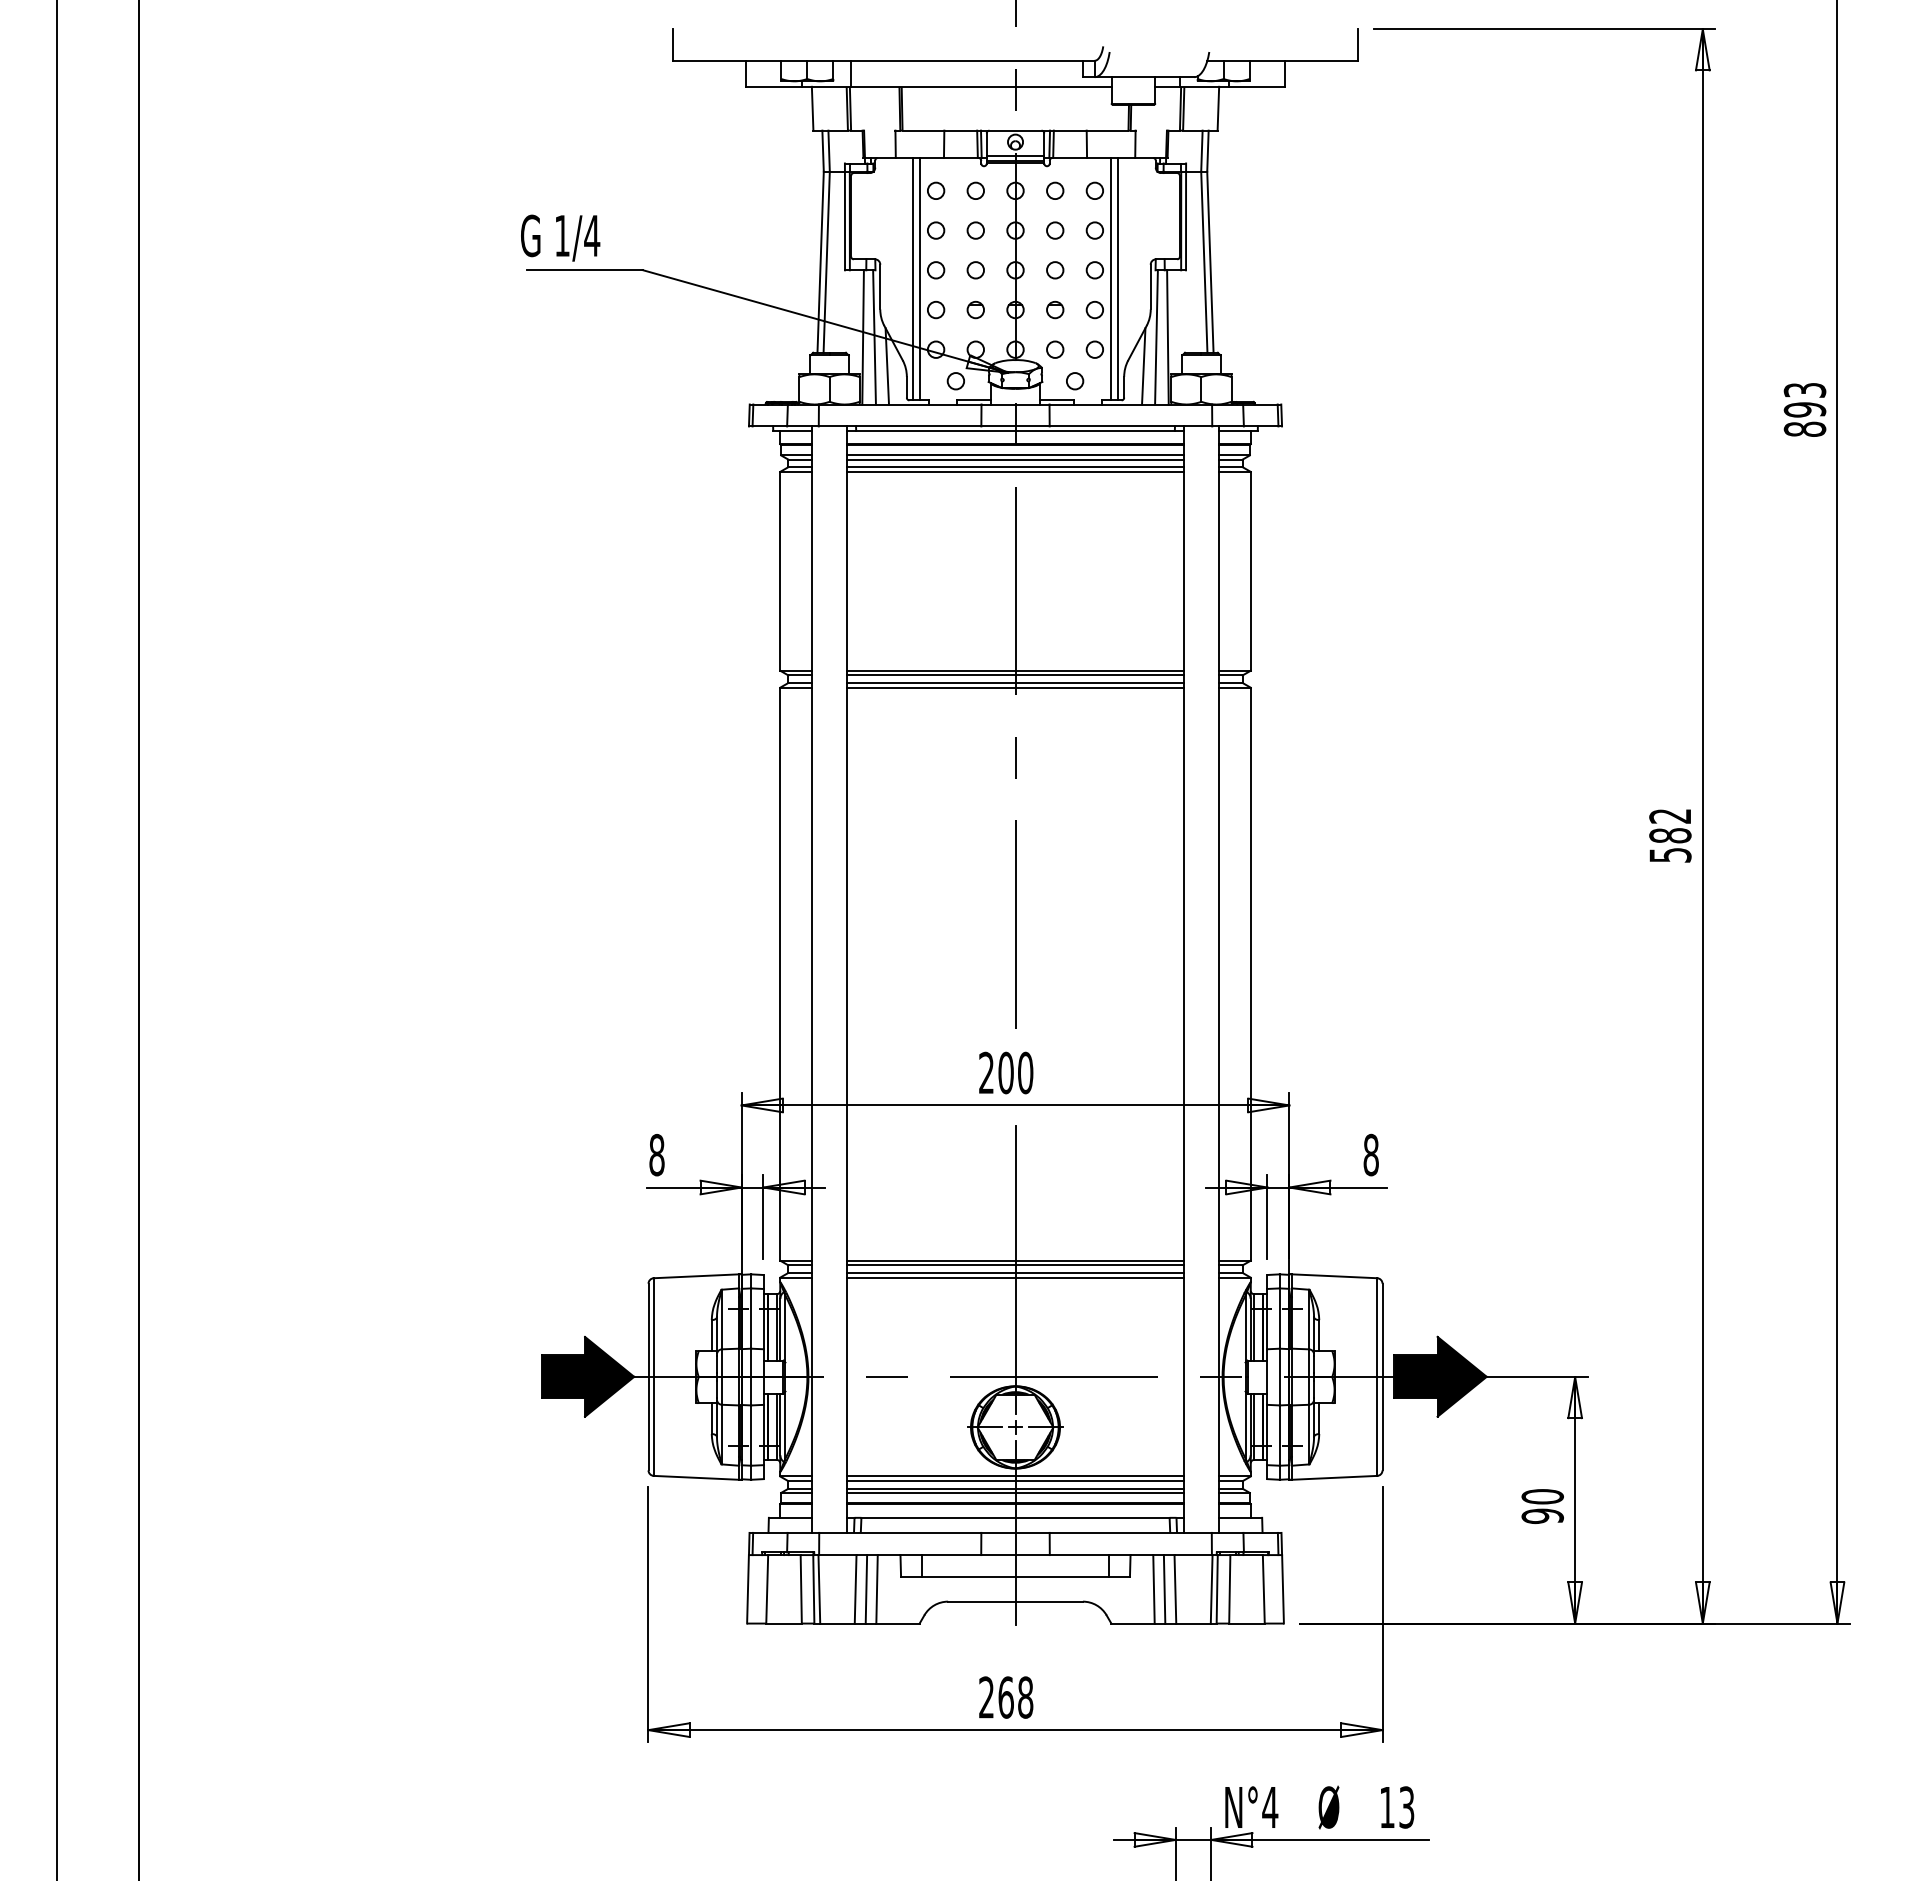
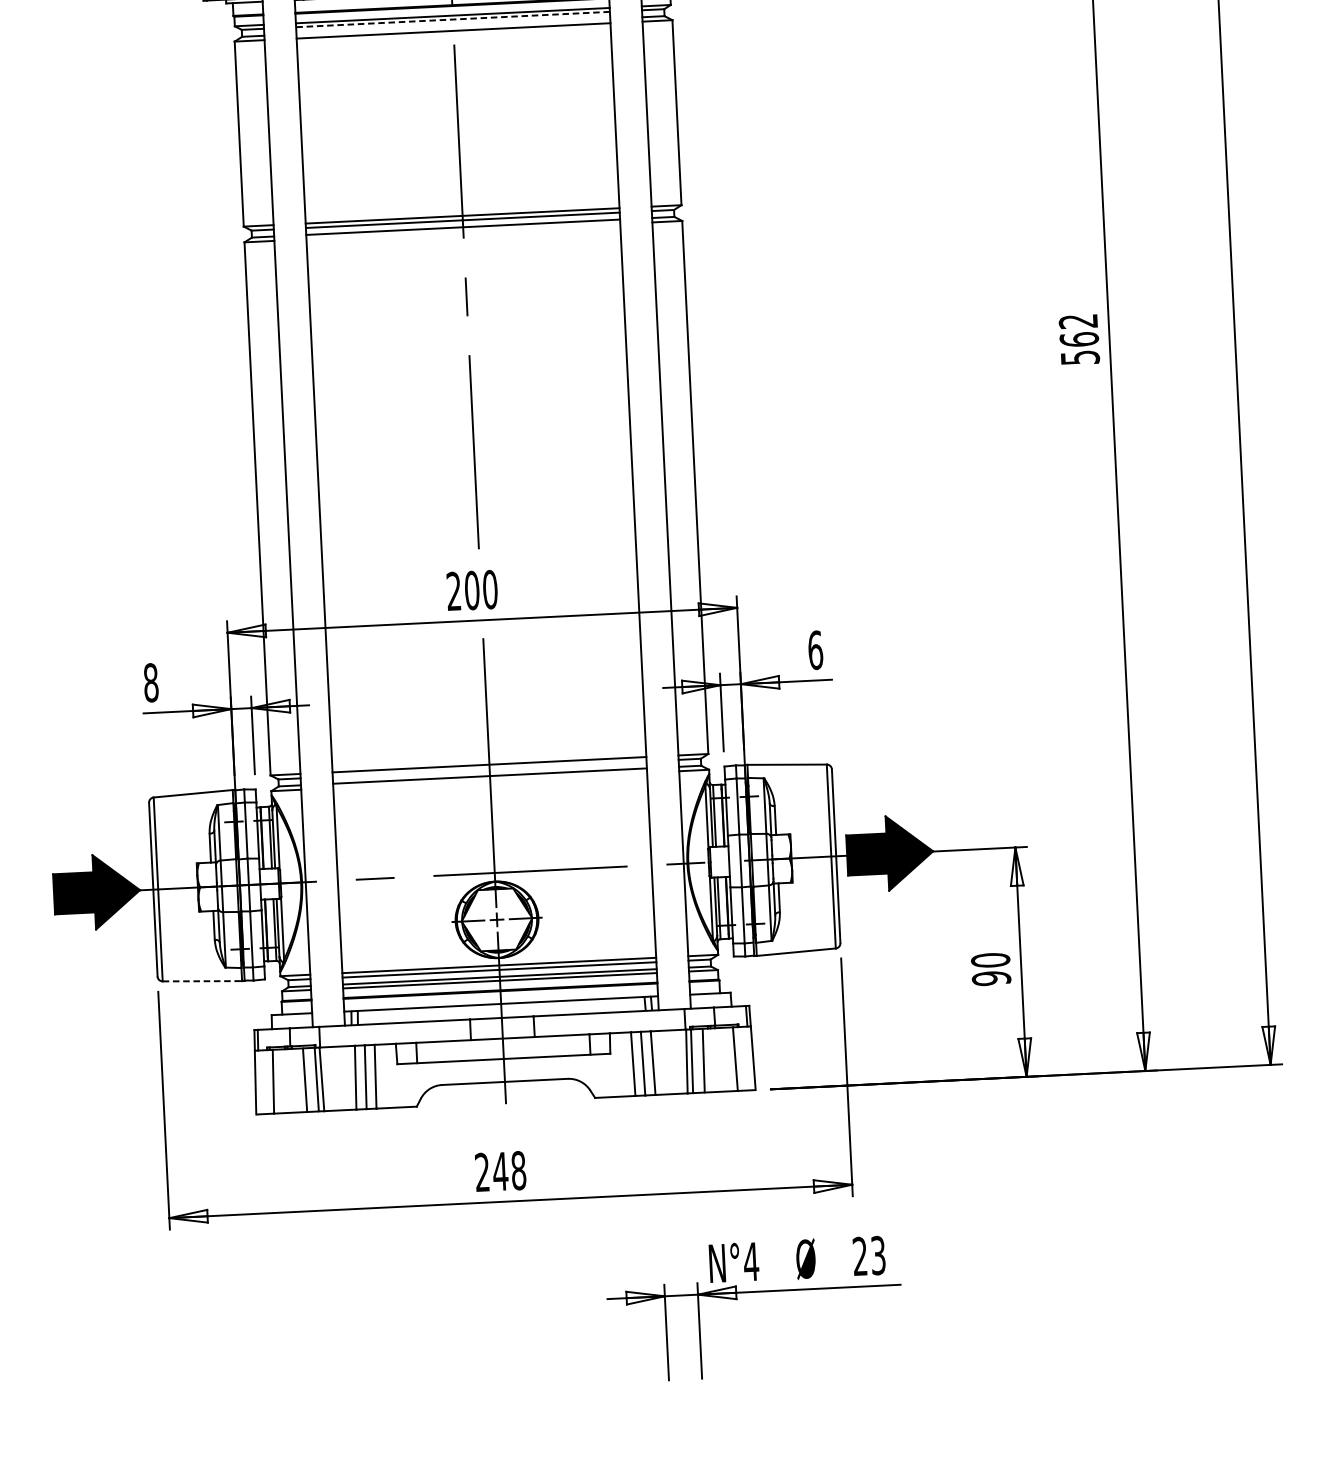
line: (1015, 459) -> (452, 19), solid -> dashed
line: (1015, 467) -> (453, 26), removed
line: (1015, 687) -> (463, 231), removed
text: (1670, 835) -> (1079, 339), 582 -> 562
text: (1371, 1154) -> (815, 649), 8 -> 6
line: (1015, 1265) -> (489, 769), removed
line: (1015, 1277) -> (490, 780), removed
line: (696, 1477) -> (202, 980), solid -> dashed
text: (1006, 1697) -> (500, 1171), 268 -> 248
text: (1387, 1806) -> (860, 1255), 13 -> 23

